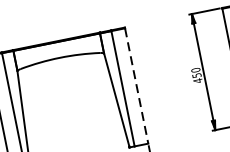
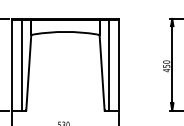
line: (136, 86) -> (119, 65), dashed -> solid

